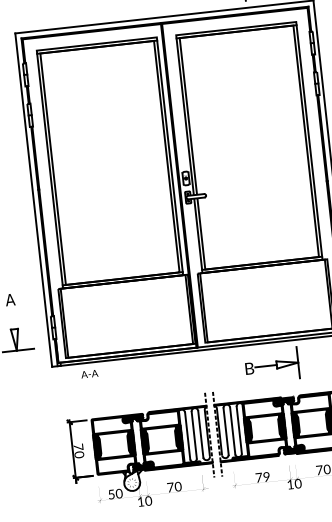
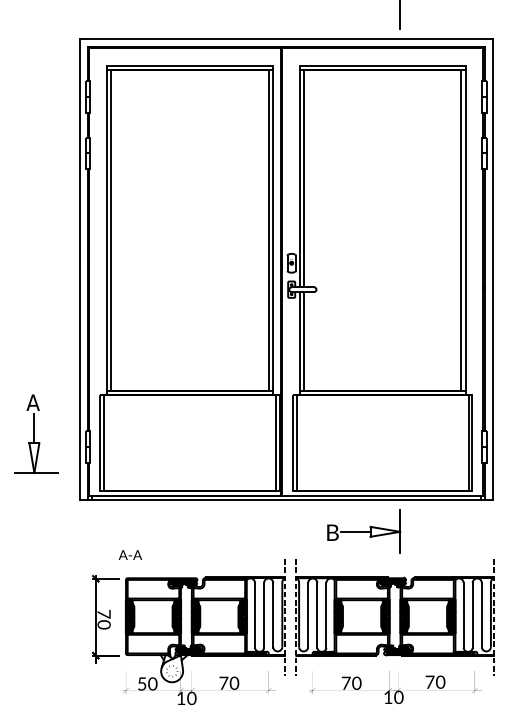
line: (13, 318) -> (34, 428), added
part: (272, 365) -> (364, 531), moved
text: (89, 373) -> (130, 554), moved
text: (266, 477) -> (356, 683), 79 -> 70

